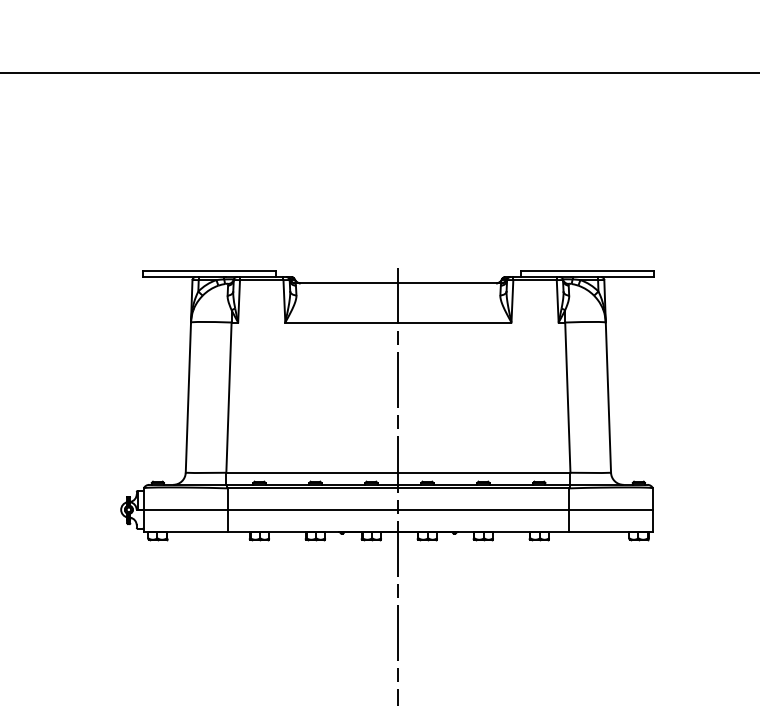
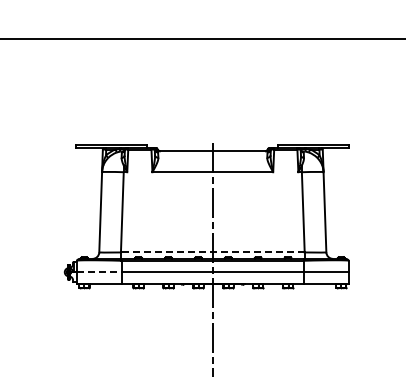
line: (397, 472) -> (212, 252), solid -> dashed
line: (186, 510) -> (99, 272), solid -> dashed

